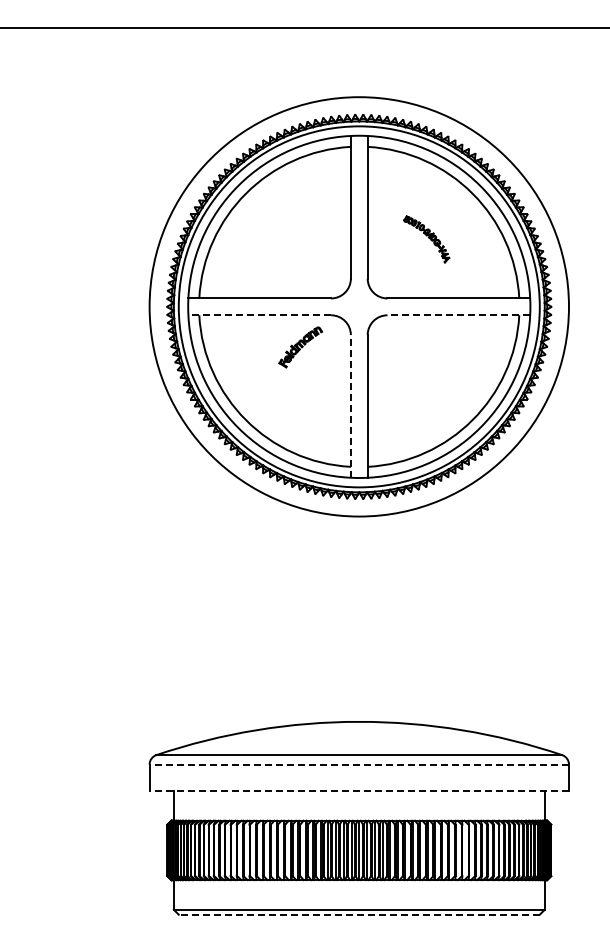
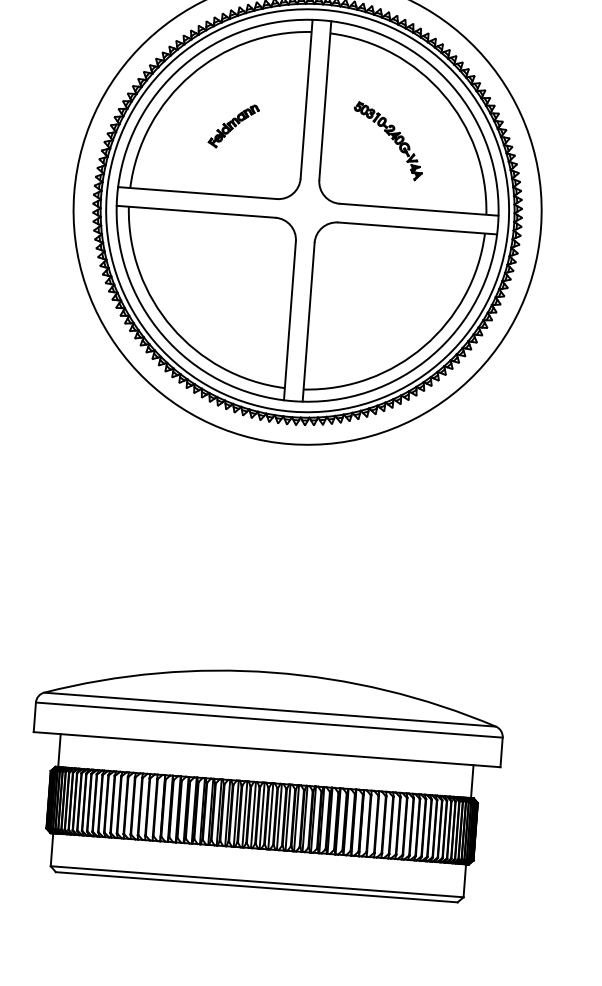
part: (426, 239) -> (388, 141), size x1.43
line: (259, 315) -> (195, 212), dashed -> solid
line: (458, 315) -> (417, 228), dashed -> solid
part: (300, 347) -> (233, 126), moved
line: (350, 405) -> (289, 319), dashed -> solid
line: (359, 764) -> (269, 720), dashed -> solid
line: (359, 791) -> (267, 750), dashed -> solid
line: (359, 914) -> (257, 887), dashed -> solid

